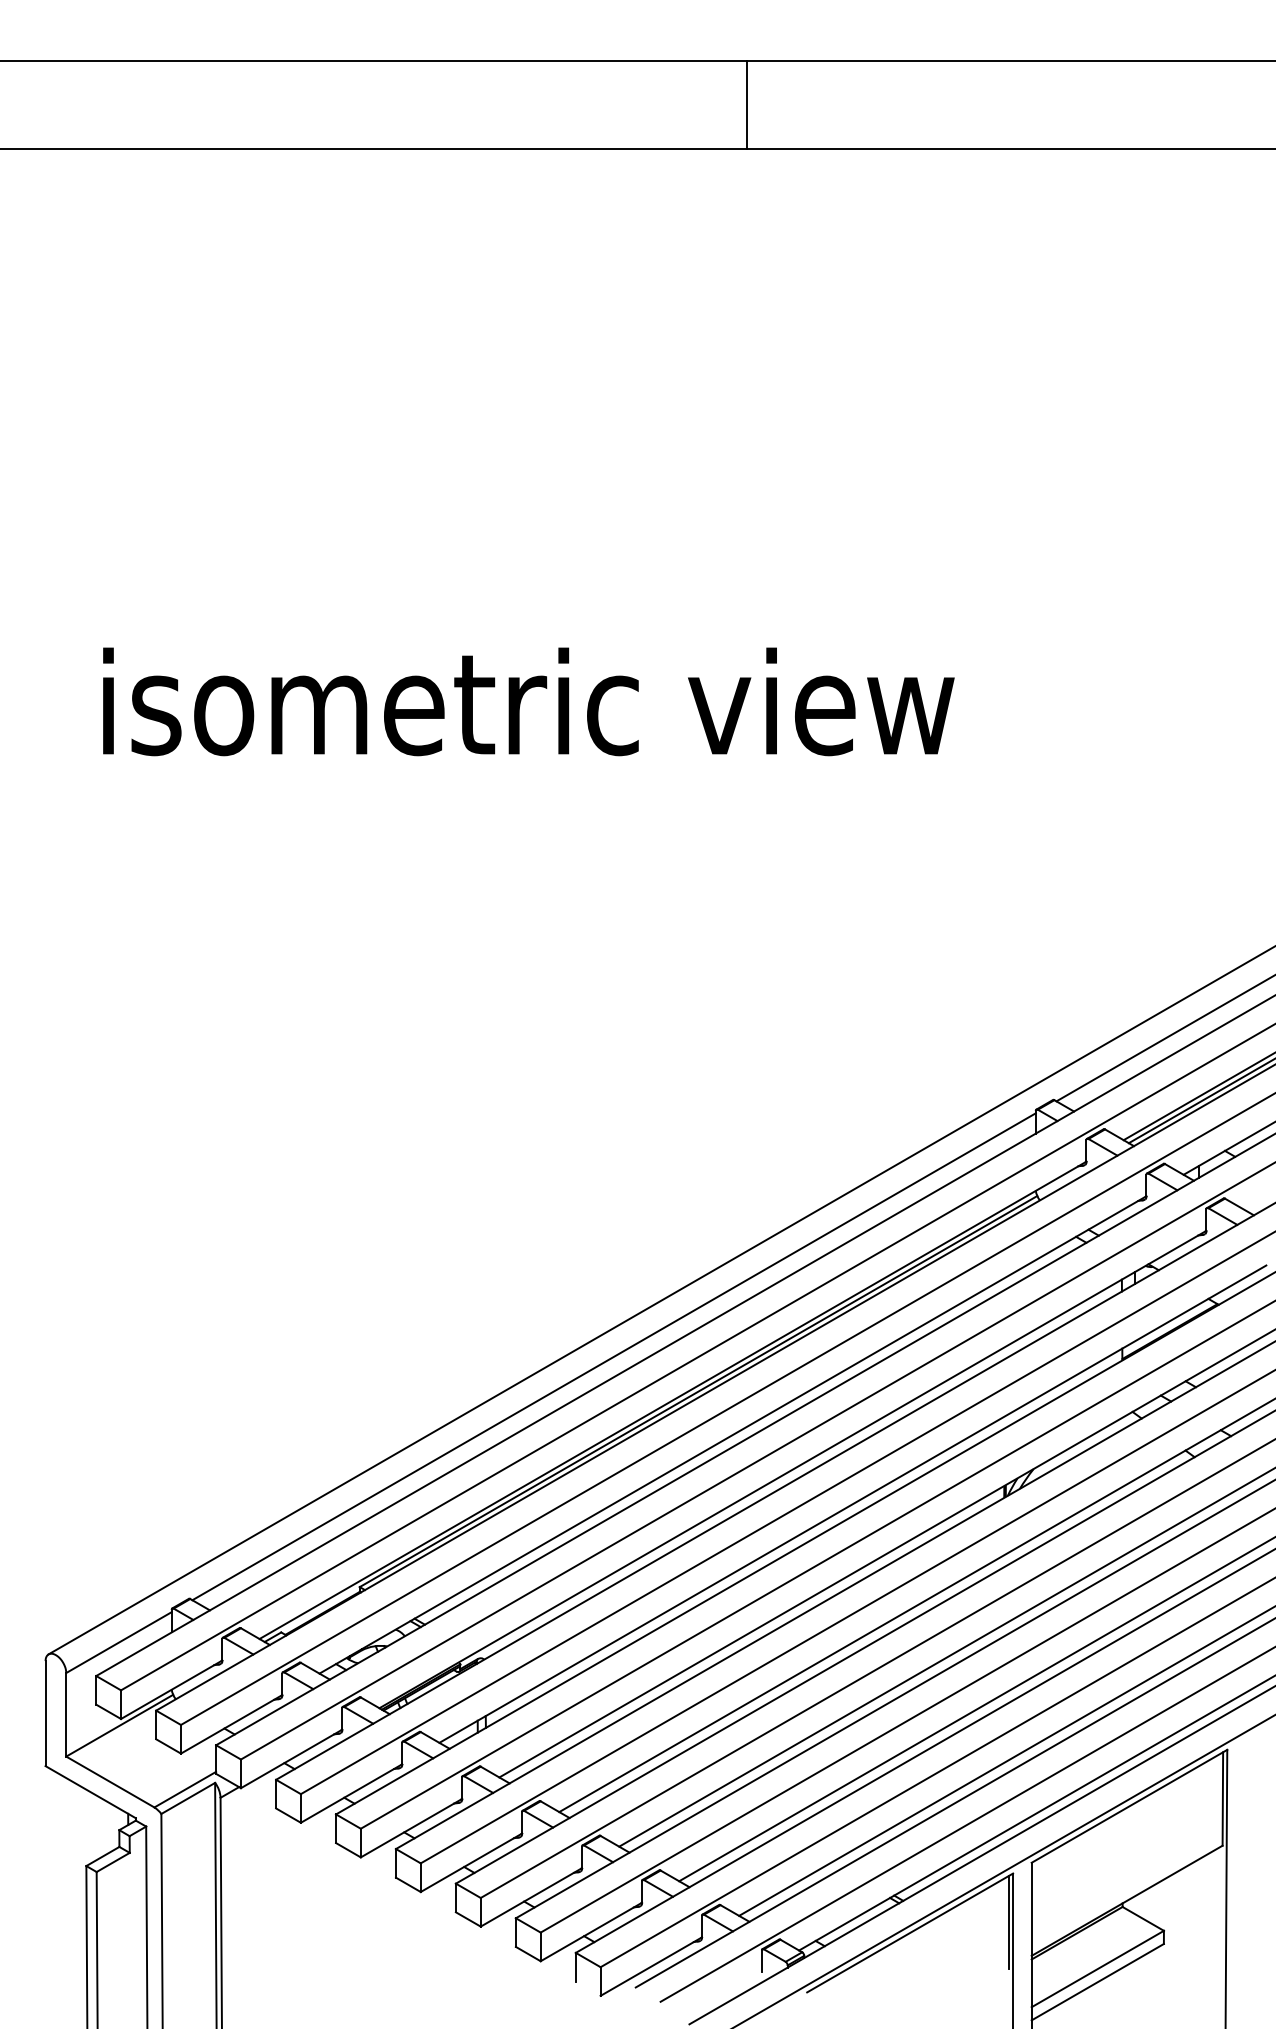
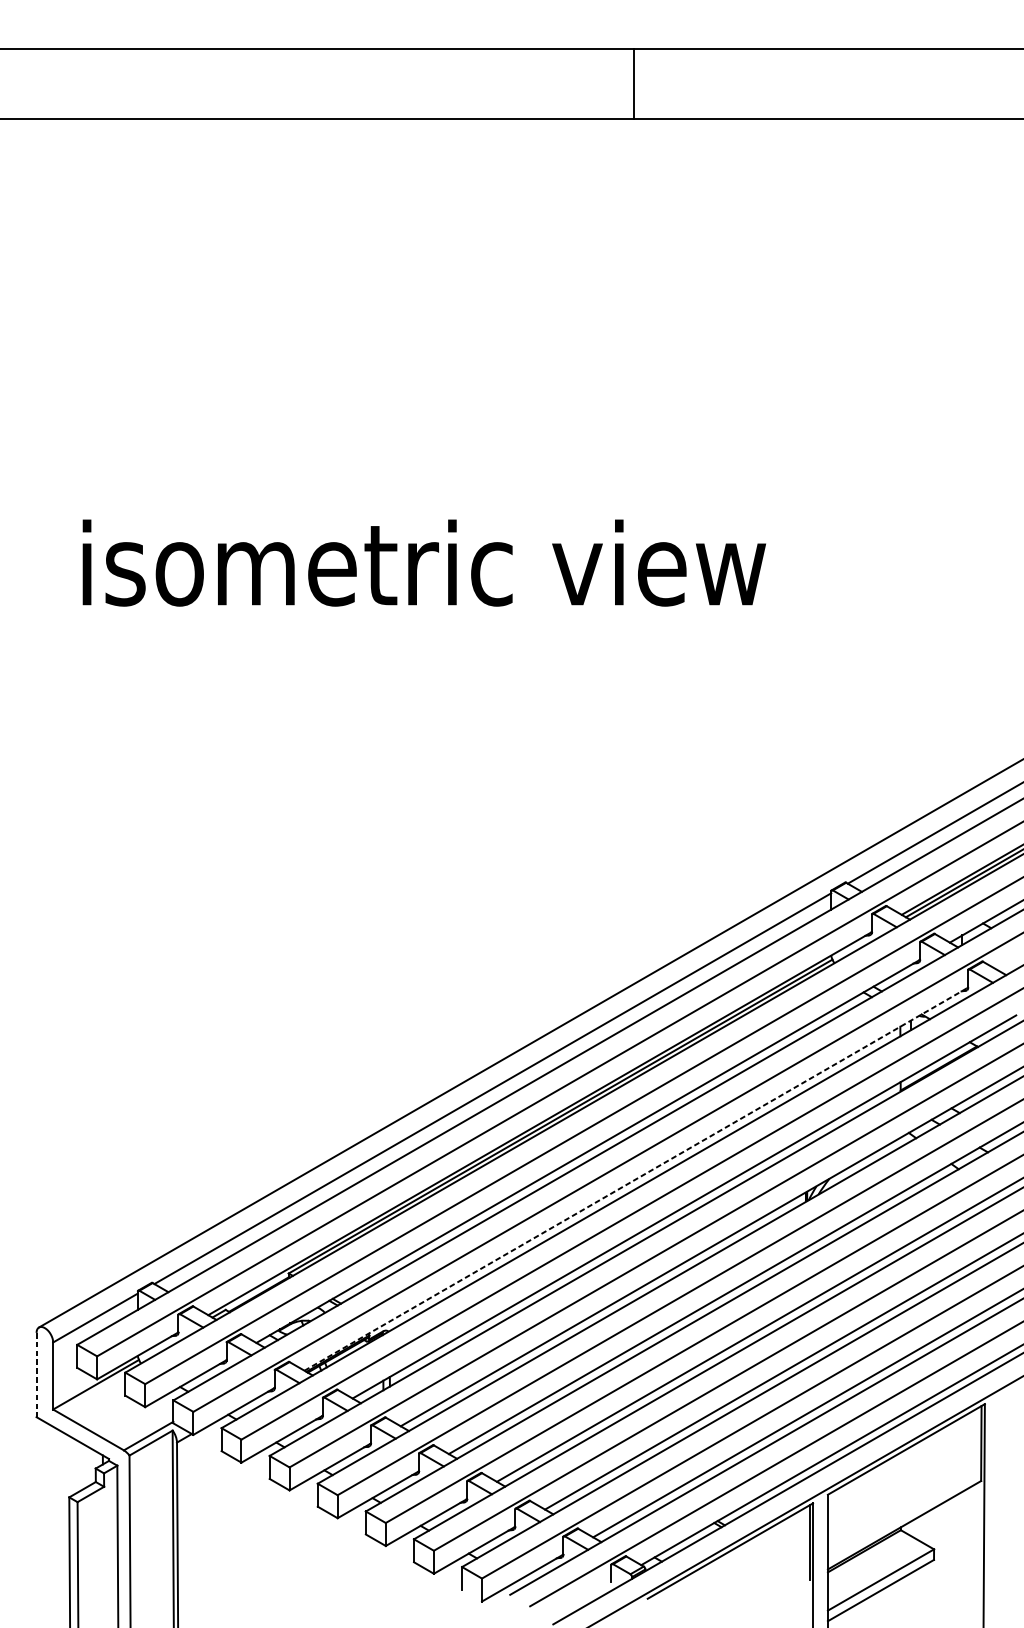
line: (746, 104) -> (633, 83), moved
line: (793, 1469) -> (636, 1179), solid -> dashed
line: (45, 1713) -> (36, 1374), solid -> dashed

